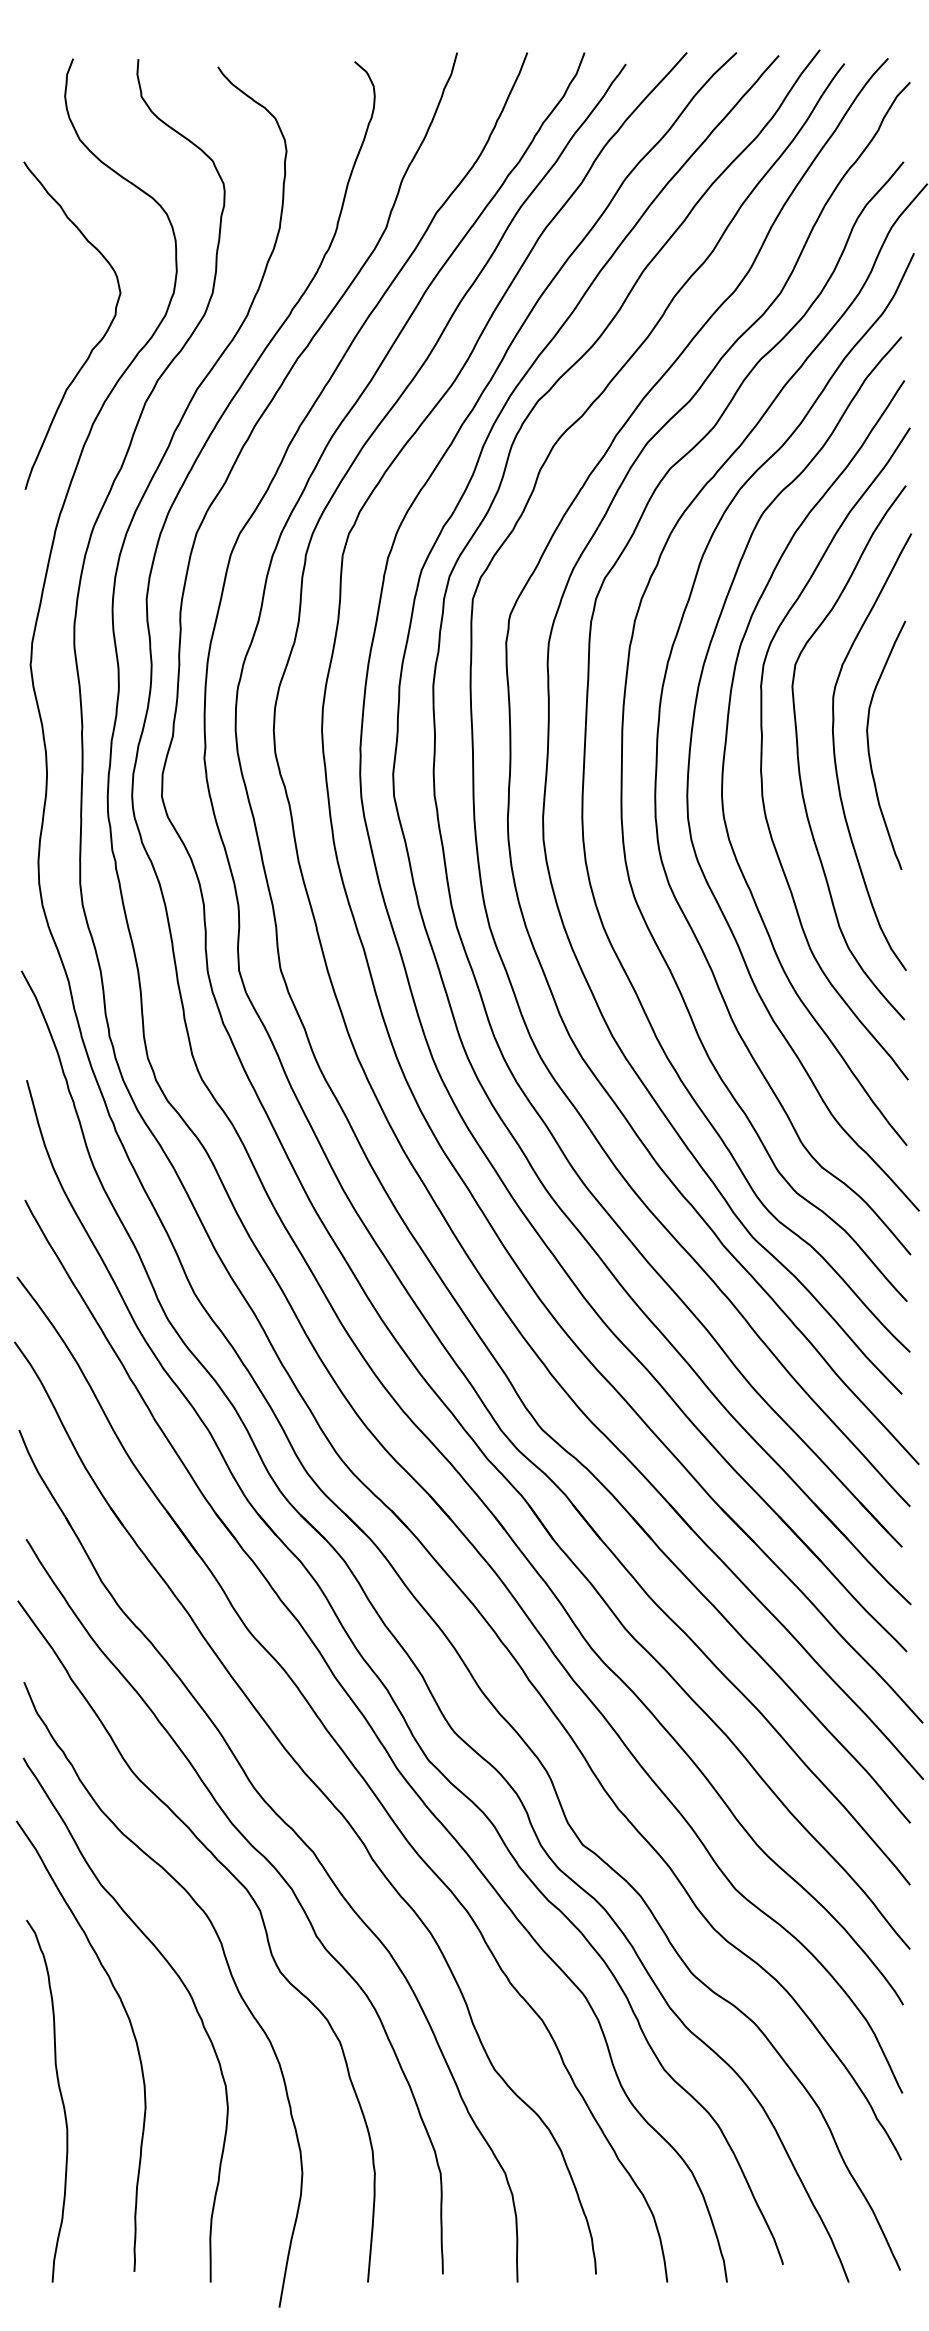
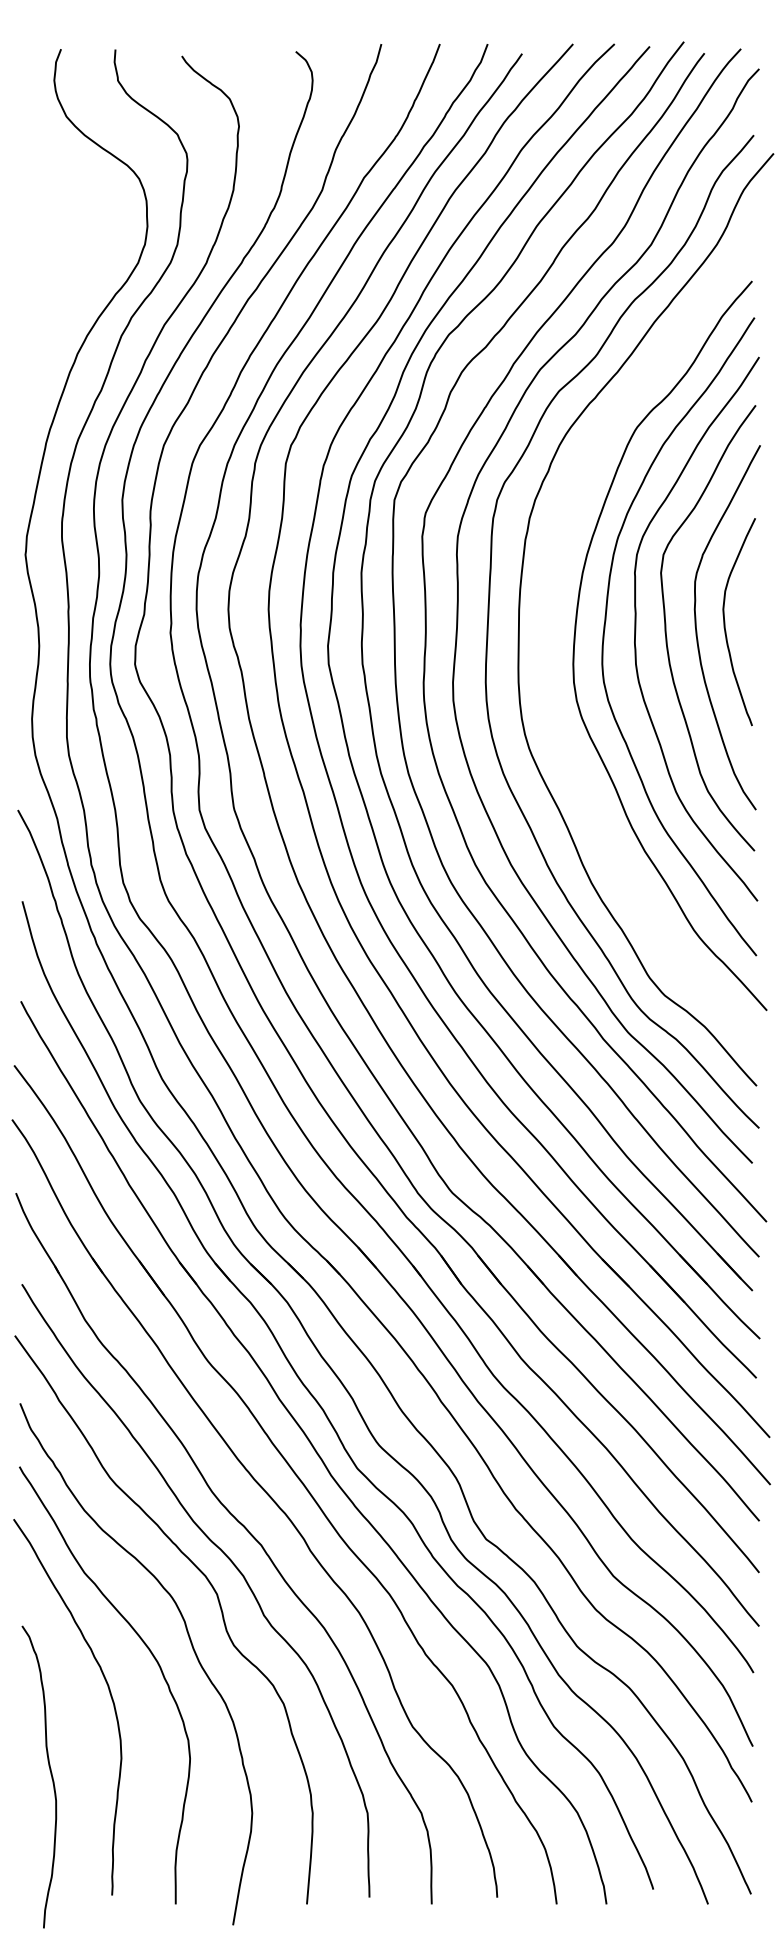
curve: (95, 344) -> (79, 287), removed
curve: (658, 745) -> (549, 622), removed
curve: (60, 2098) -> (50, 1774), moved

